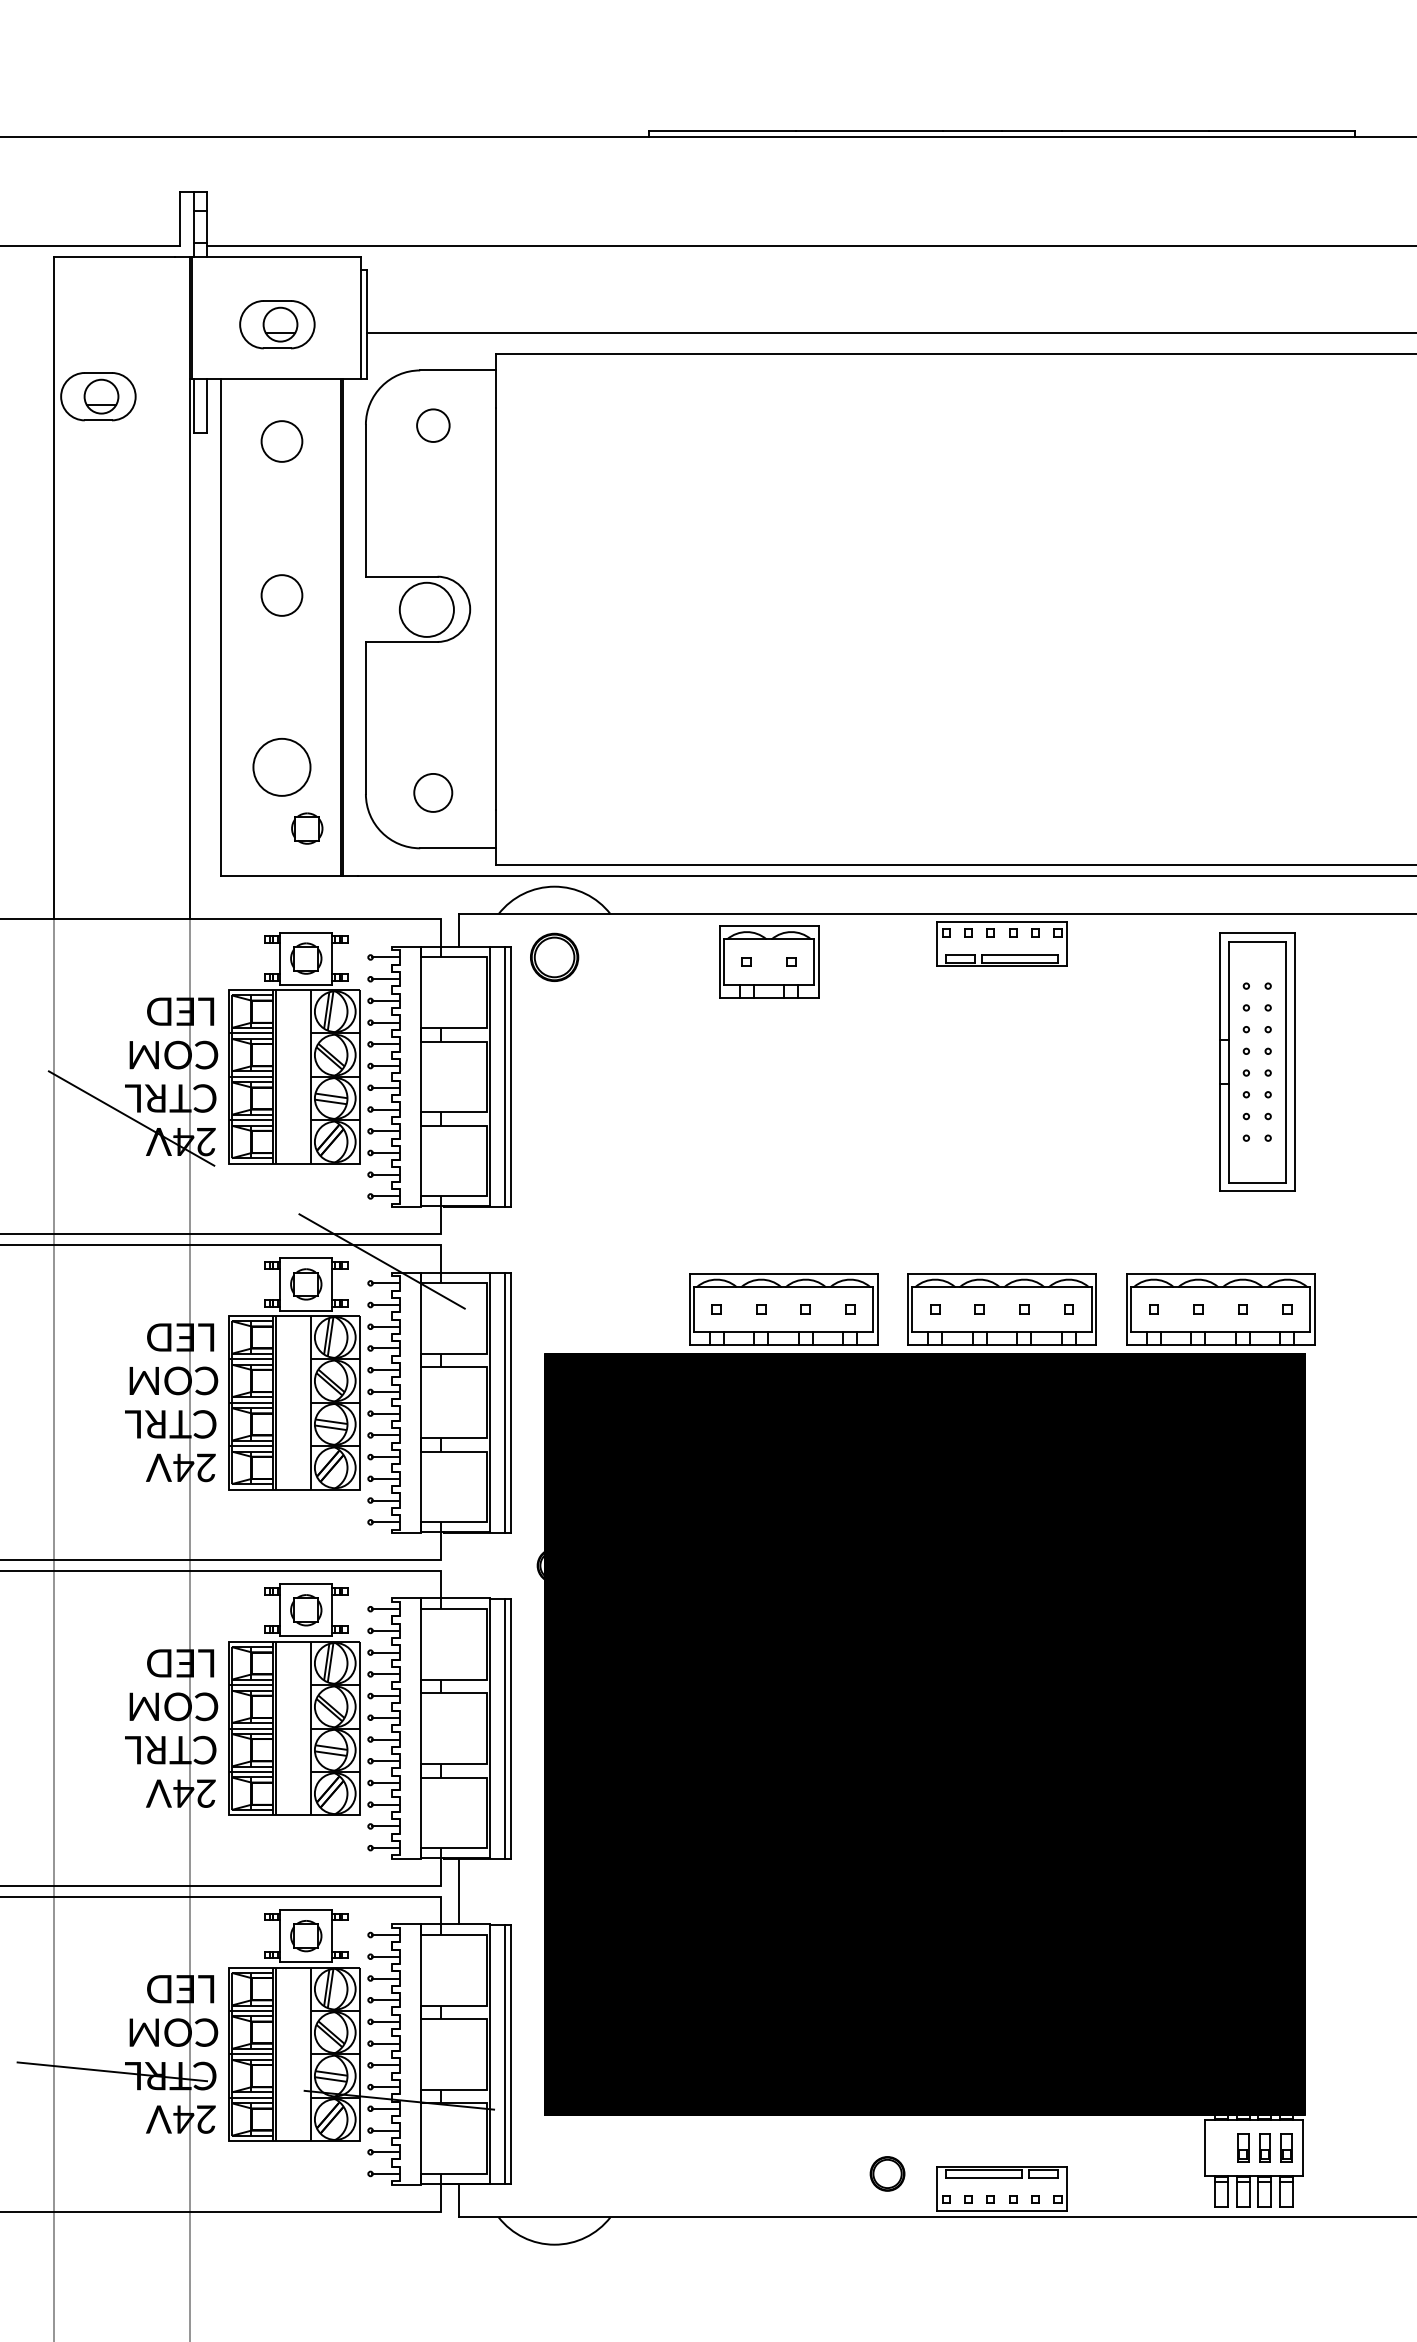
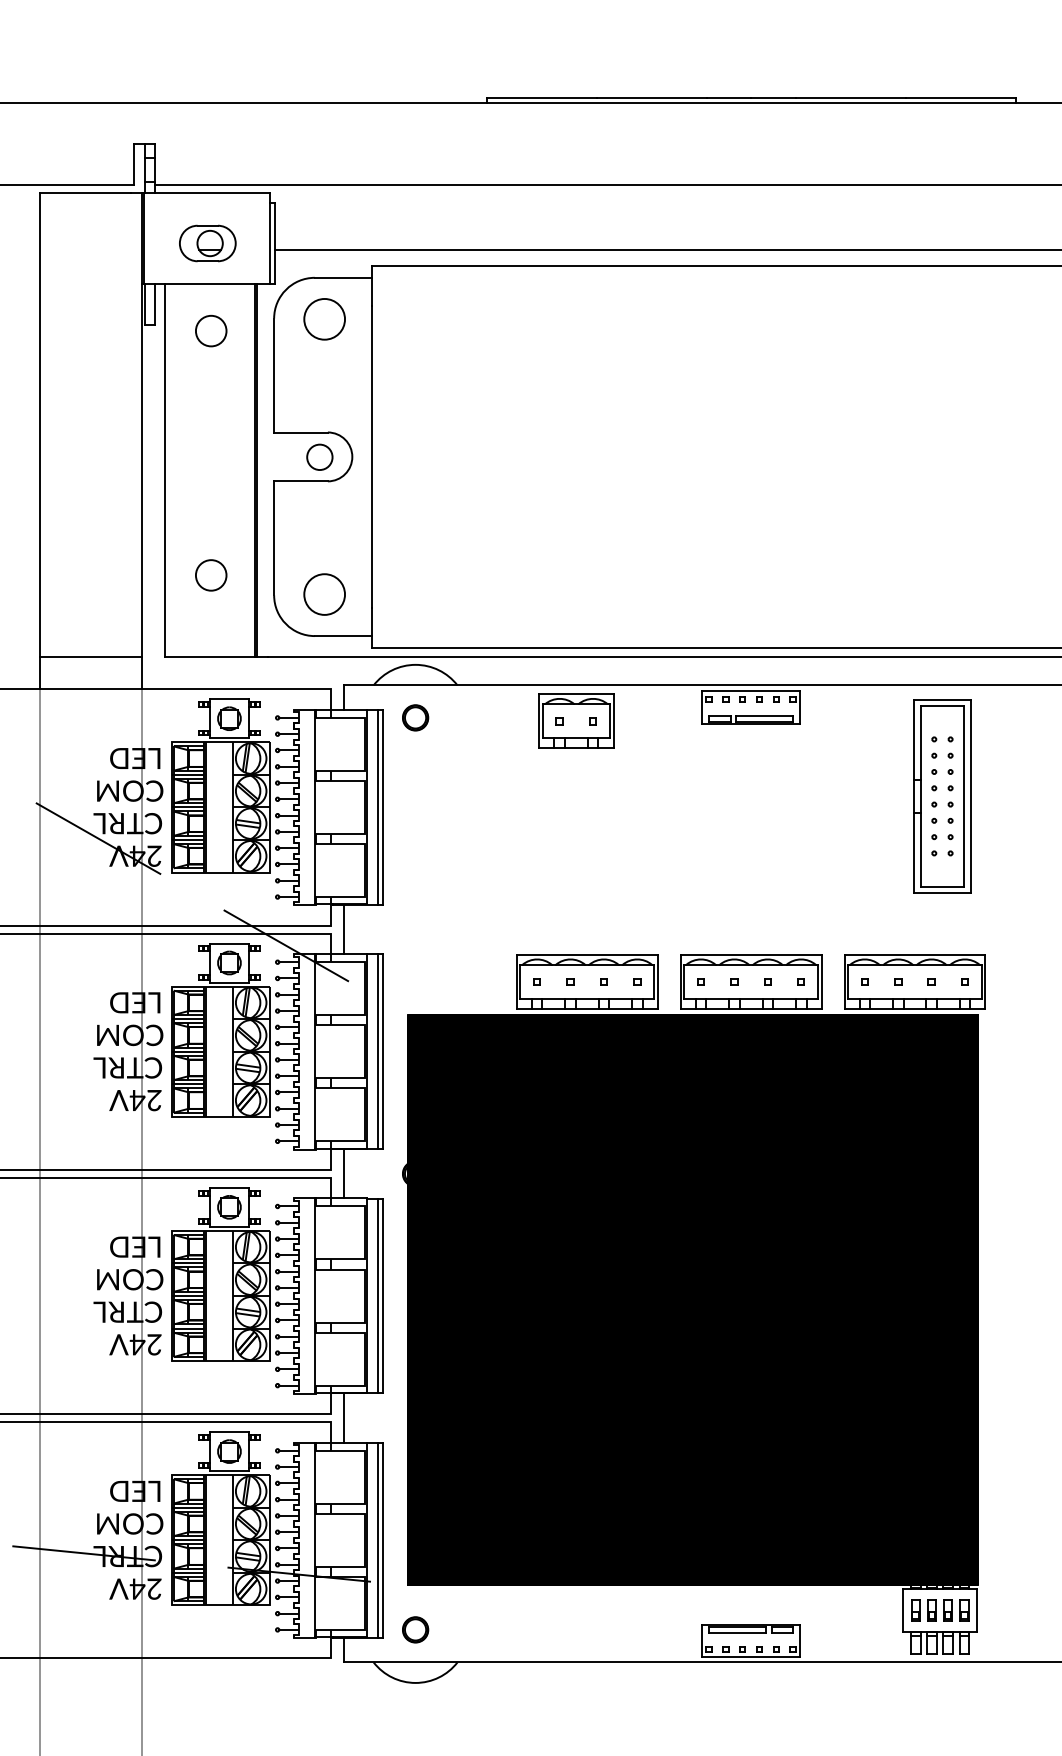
part: (98, 396) -> (73, 297), removed
circle: (433, 425) -> (324, 319), size x1.67
circle: (281, 595) -> (210, 446), removed
circle: (426, 609) -> (319, 457), size x0.62
circle: (281, 767) -> (210, 575), size x0.71
circle: (433, 792) -> (324, 594), size x1.43
part: (307, 828) -> (230, 621), removed
line: (121, 876) -> (90, 657), added
part: (554, 957) -> (415, 717), size x0.71
line: (459, 1239) -> (344, 929), added
line: (459, 1565) -> (344, 1173), added
part: (1221, 2147) -> (915, 1610), added
part: (887, 2173) -> (415, 1629), moved

